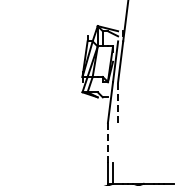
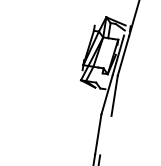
line: (118, 101) -> (115, 94), dashed -> solid
line: (107, 143) -> (97, 134), dashed -> solid

